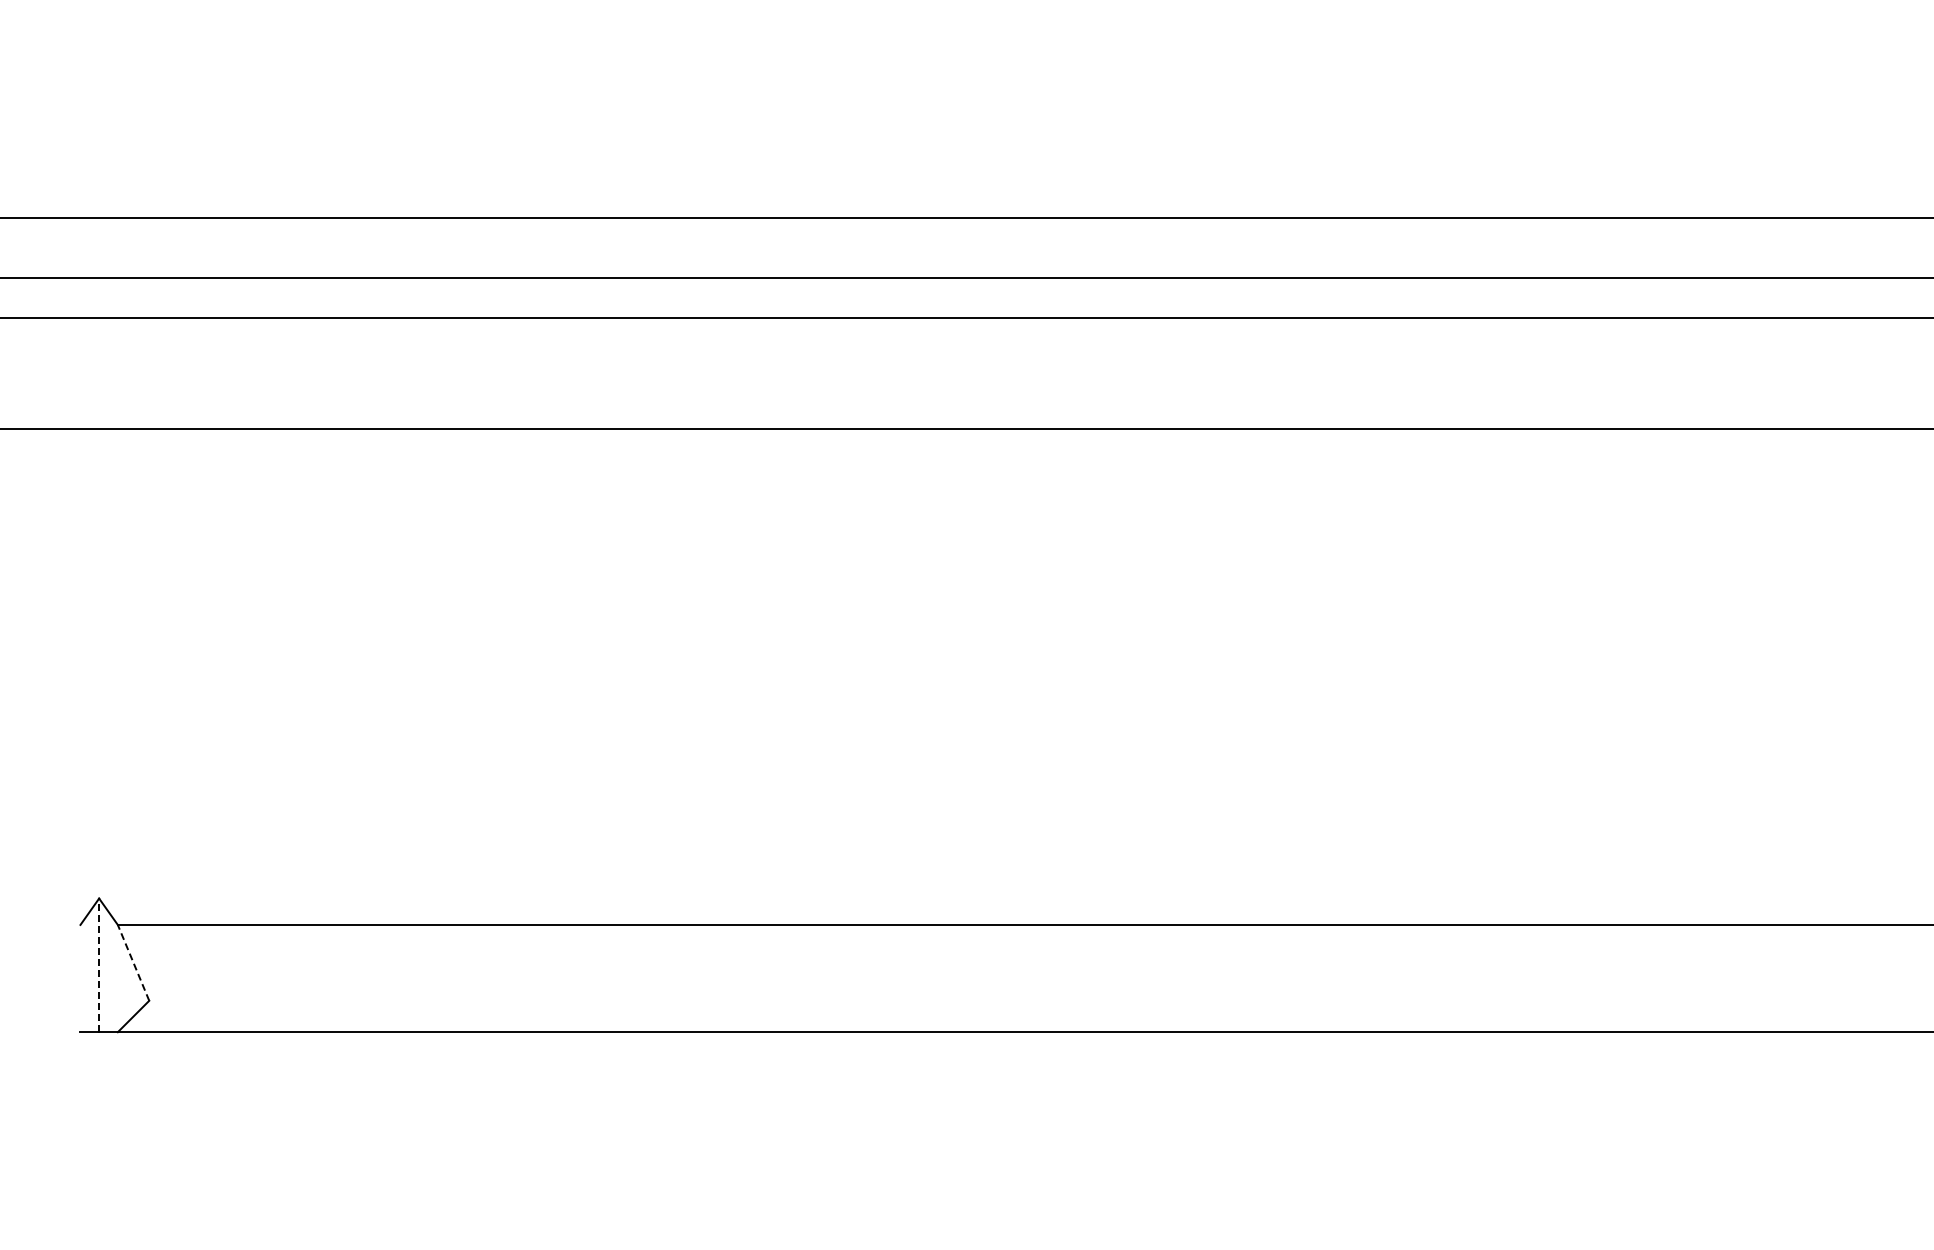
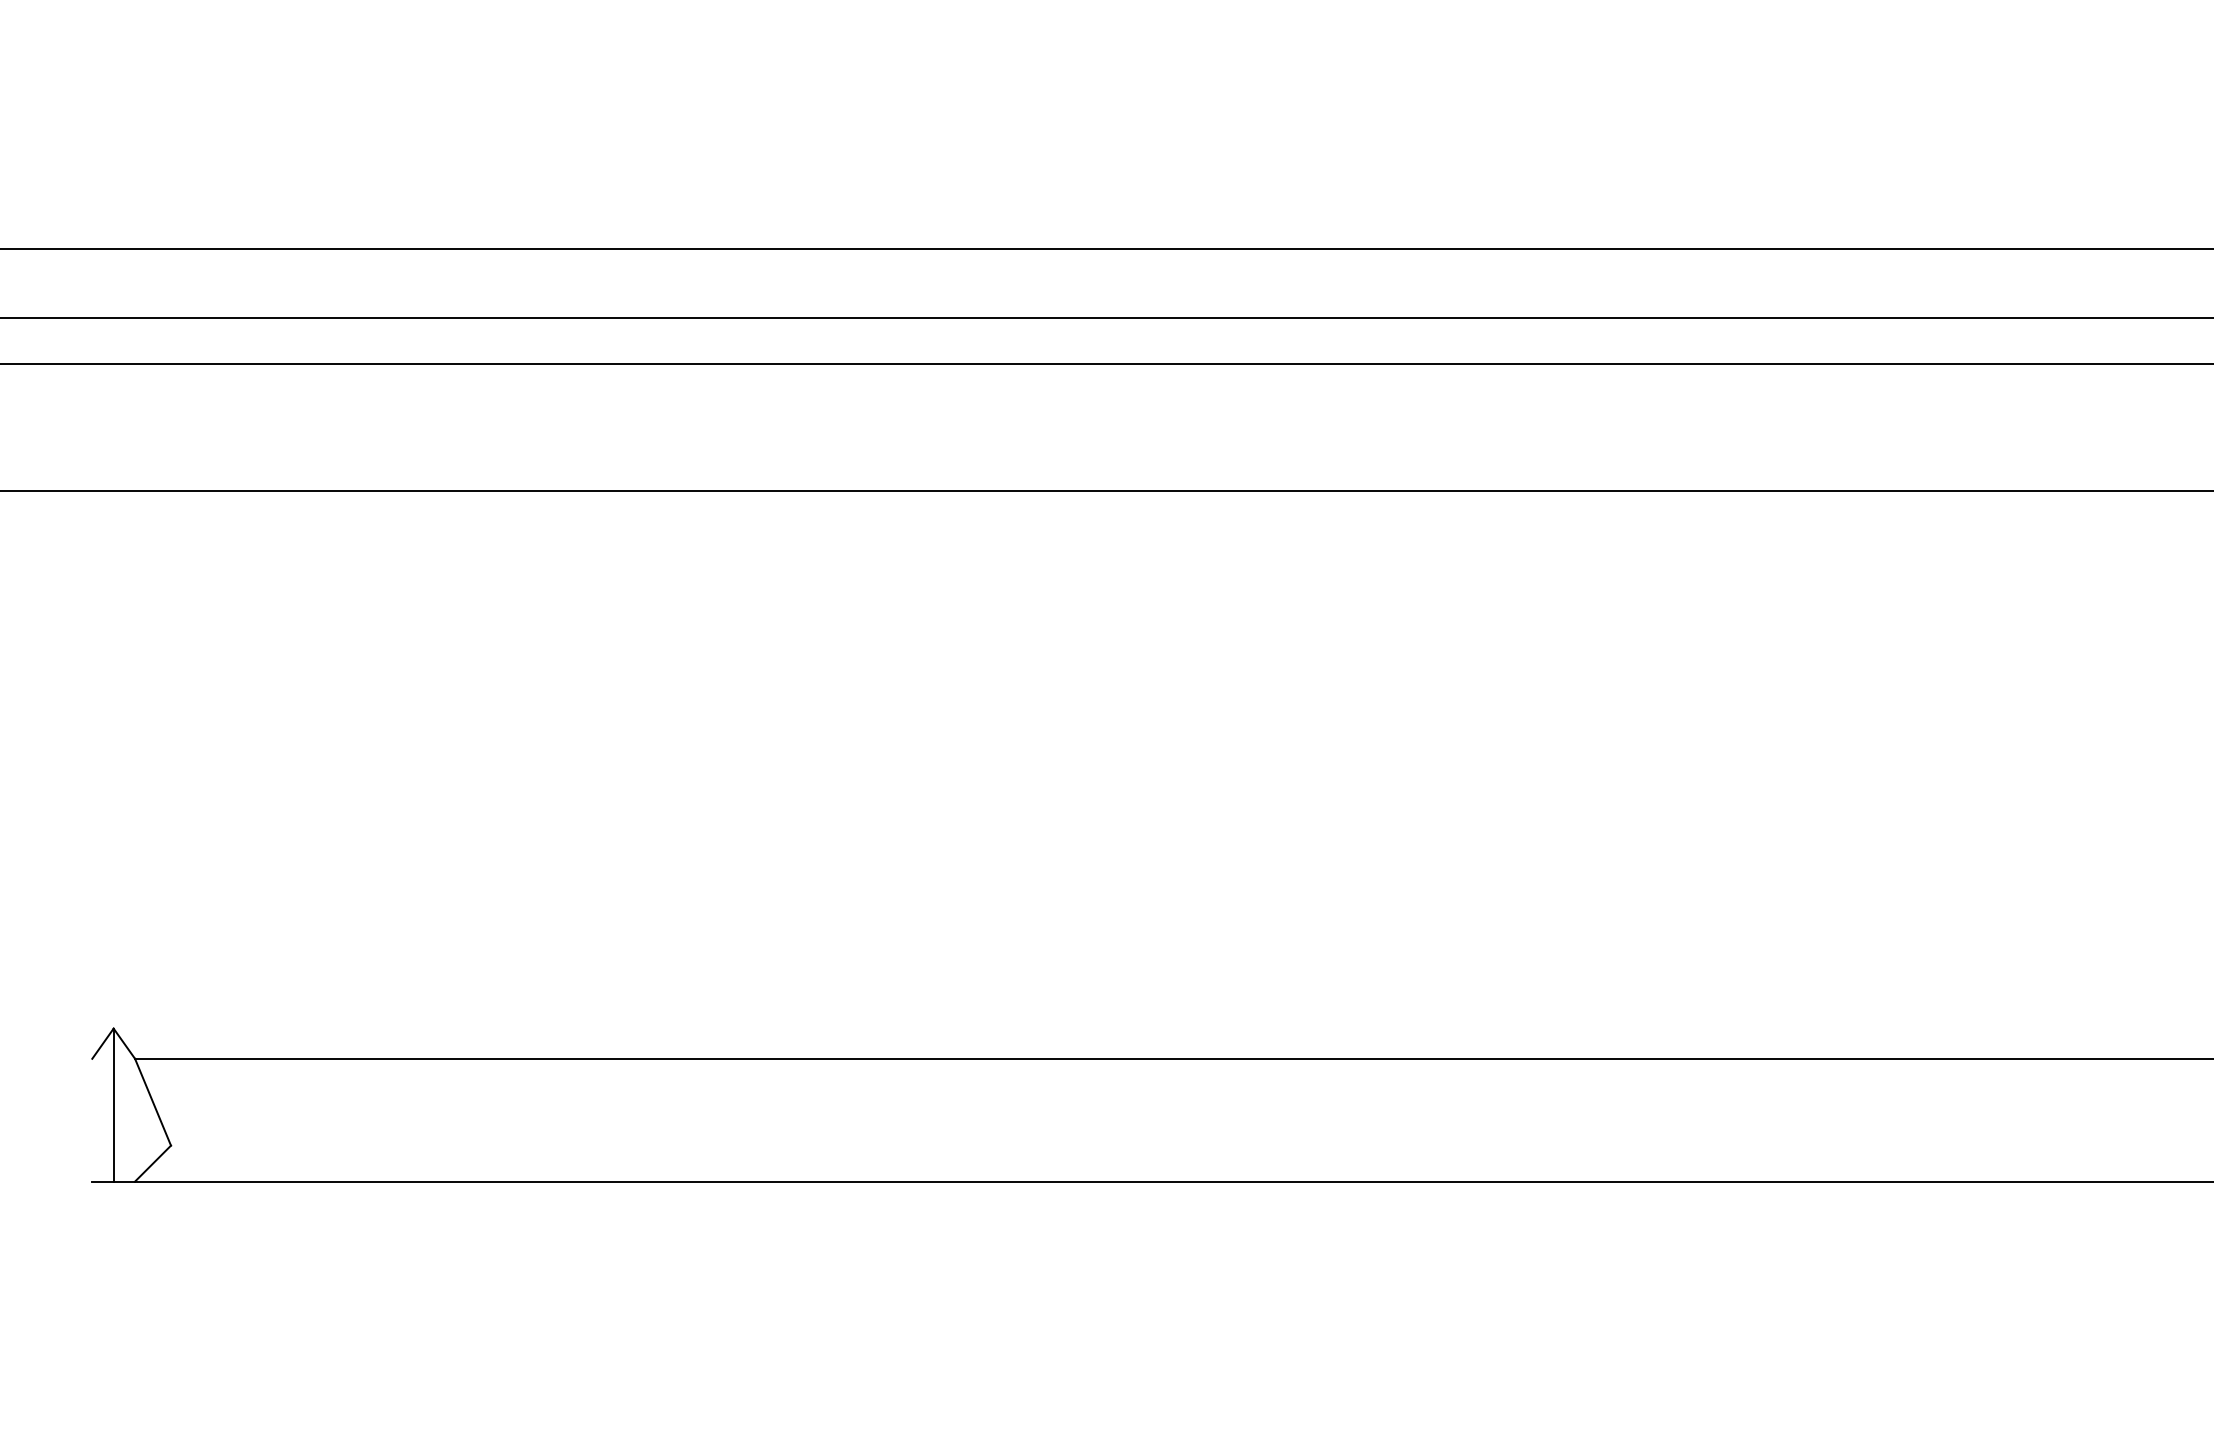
line: (133, 962) -> (152, 1101), dashed -> solid
line: (99, 965) -> (114, 1105), dashed -> solid

